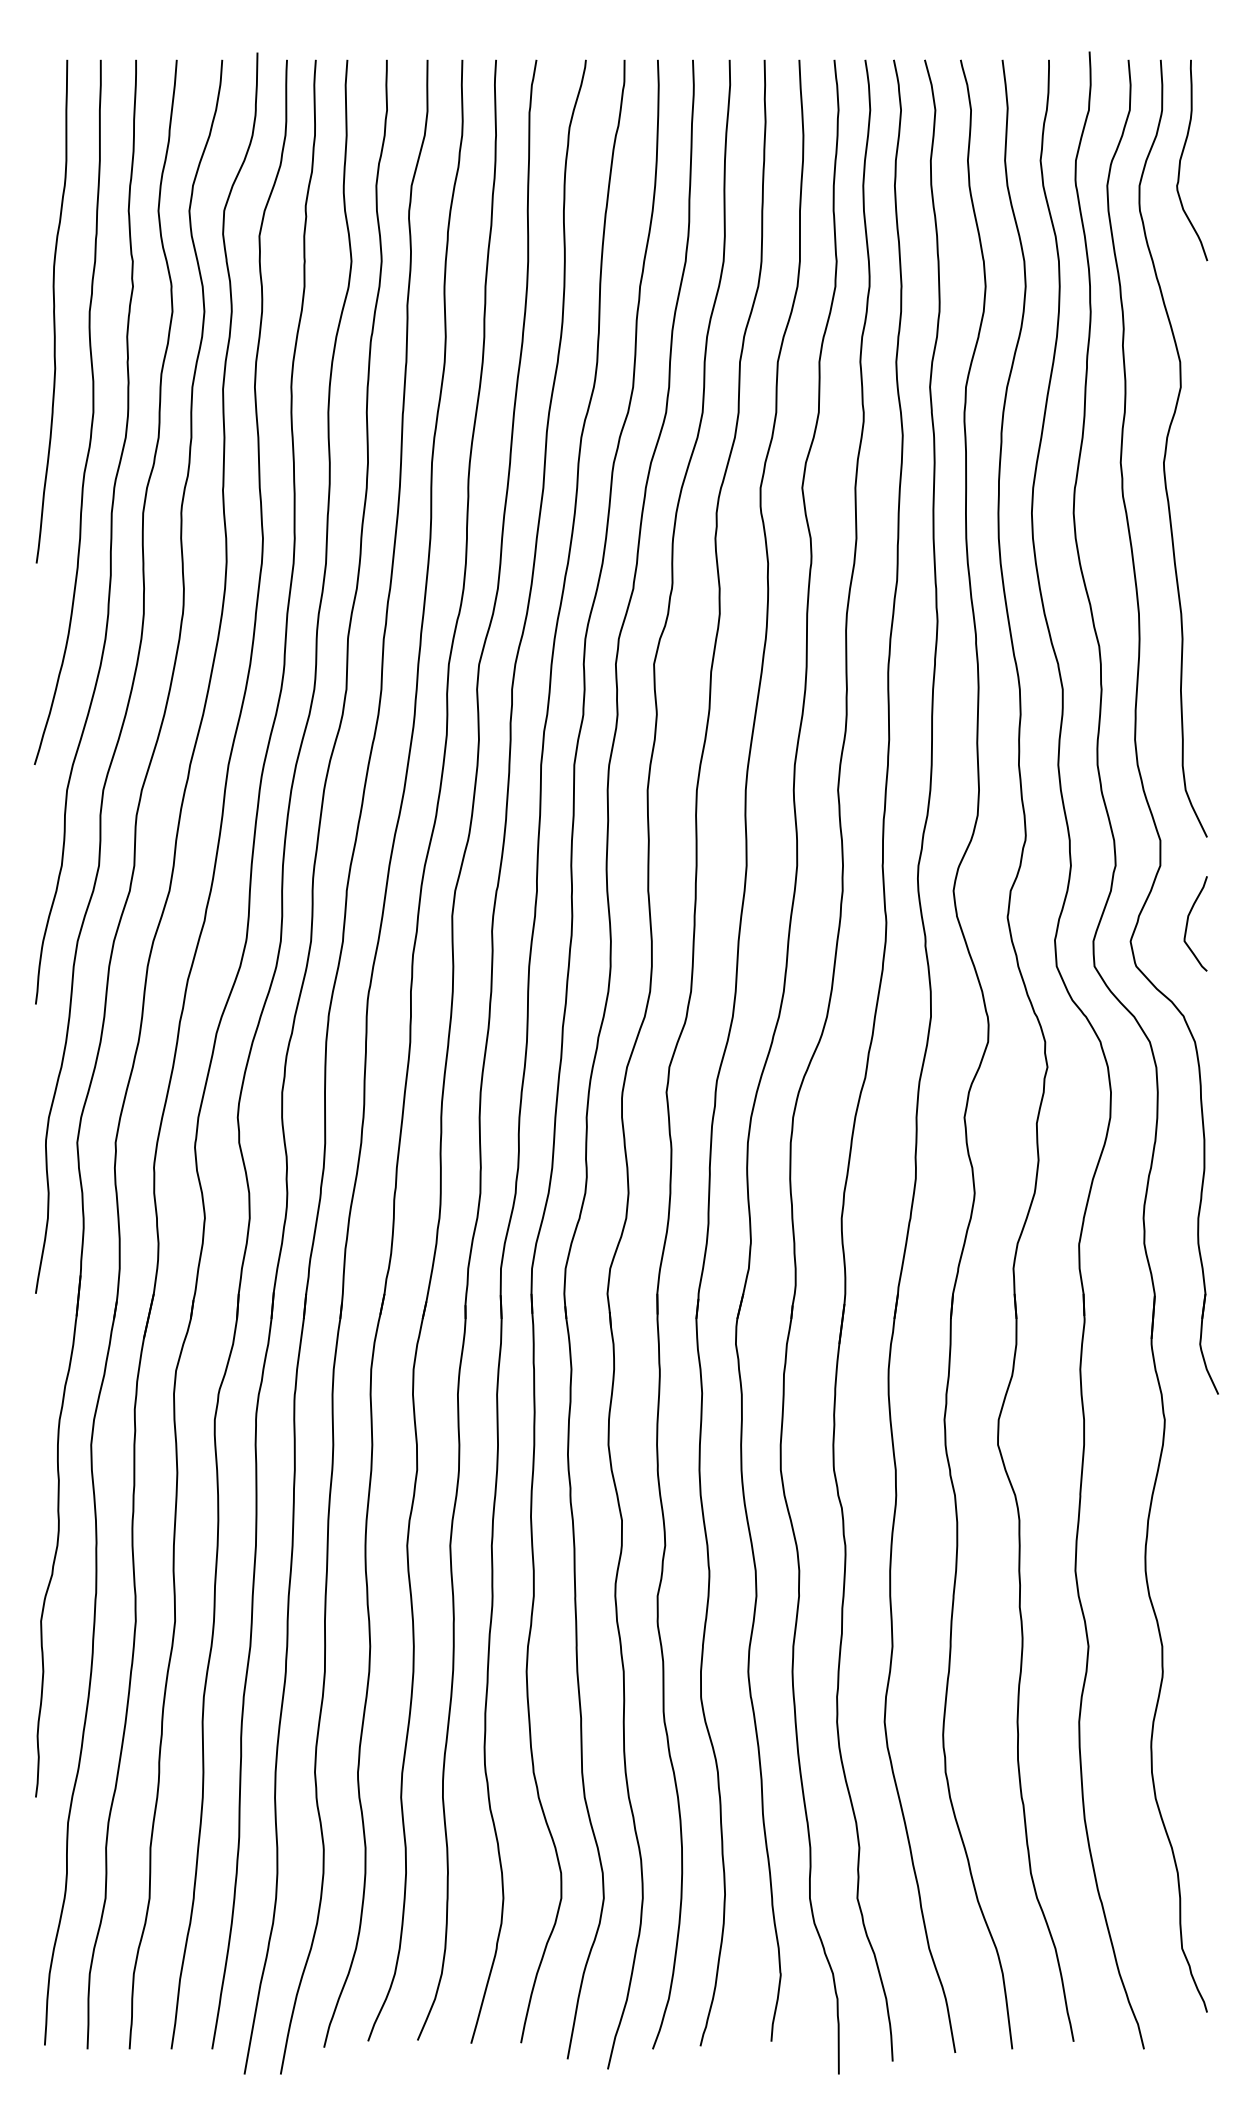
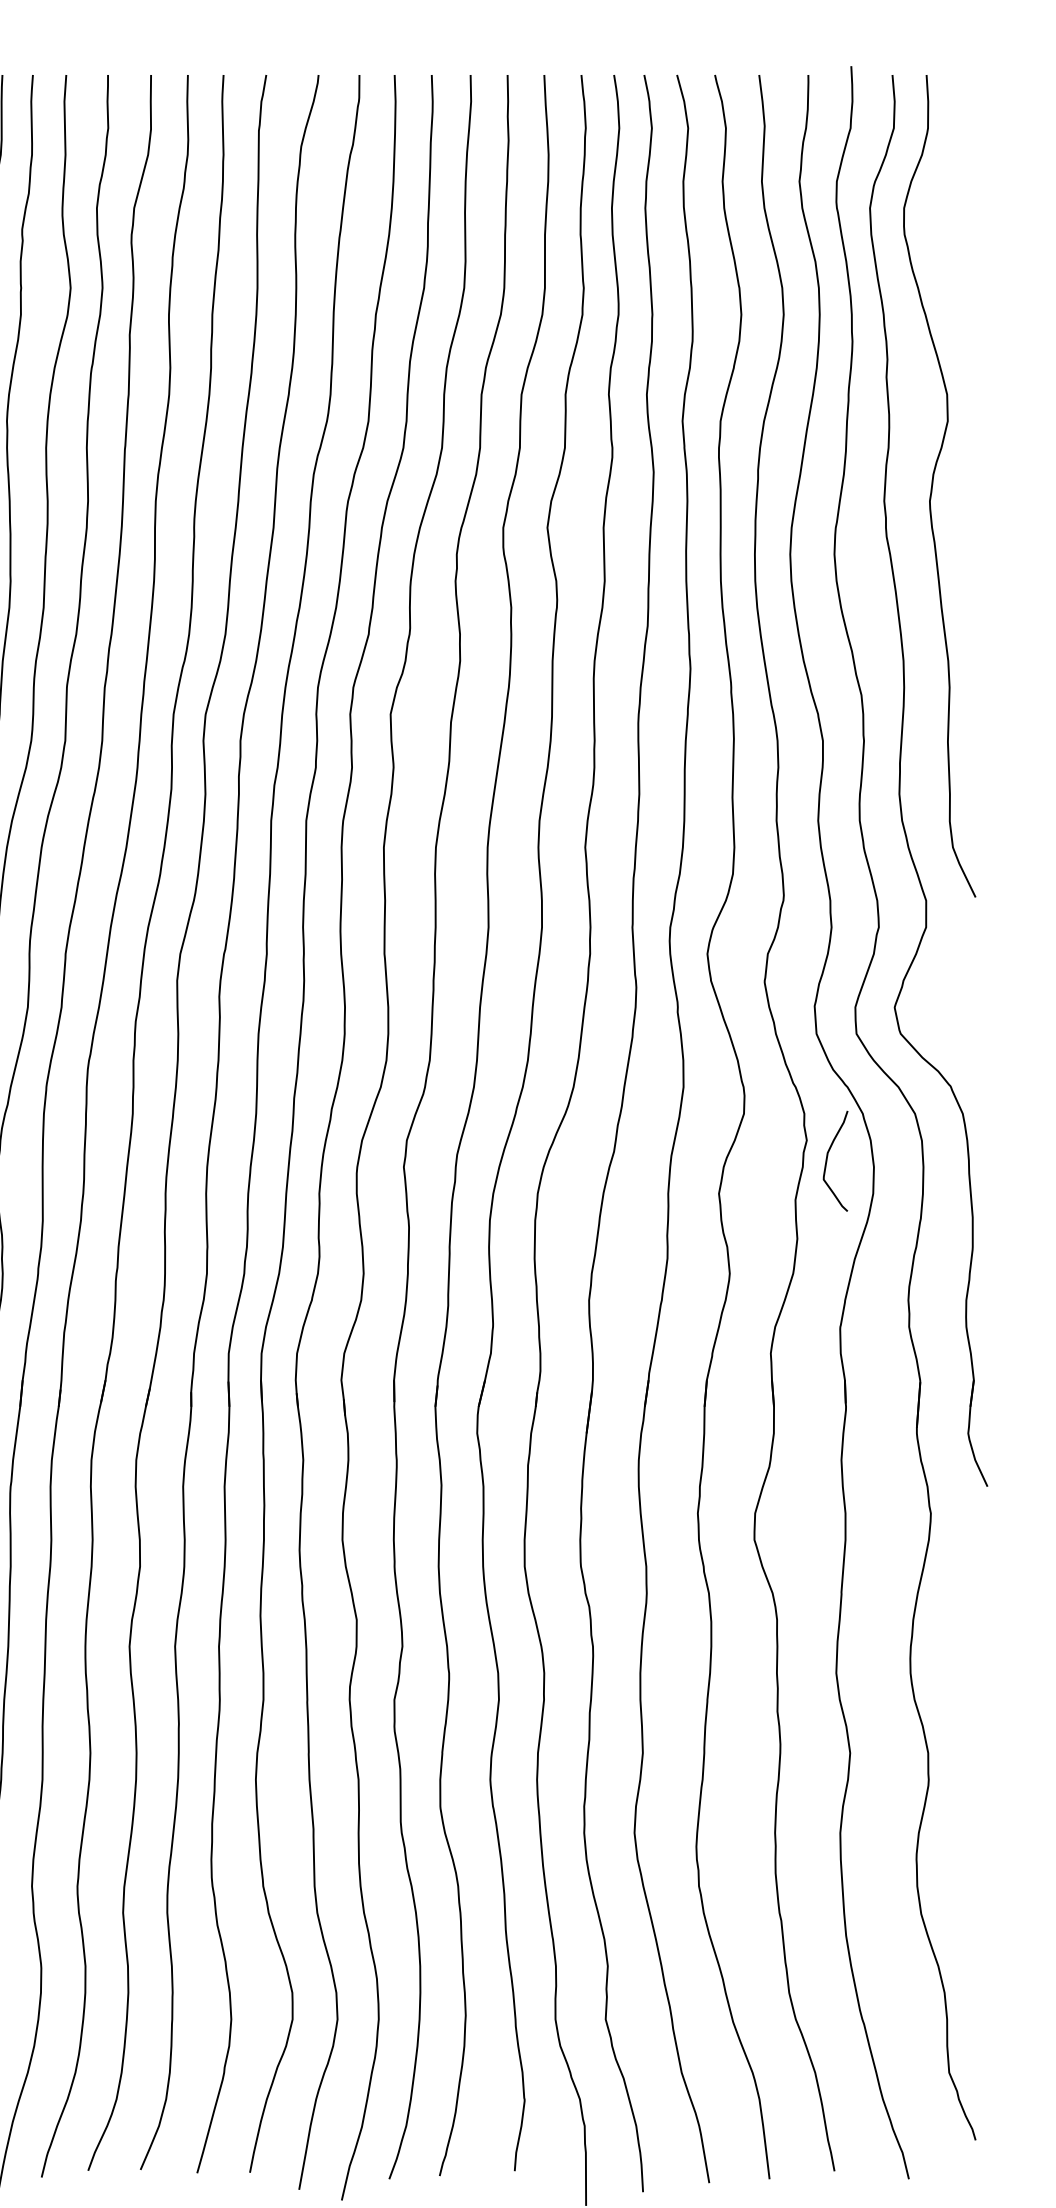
curve: (1182, 156) -> (949, 177), removed
curve: (1188, 922) -> (827, 1159), moved

